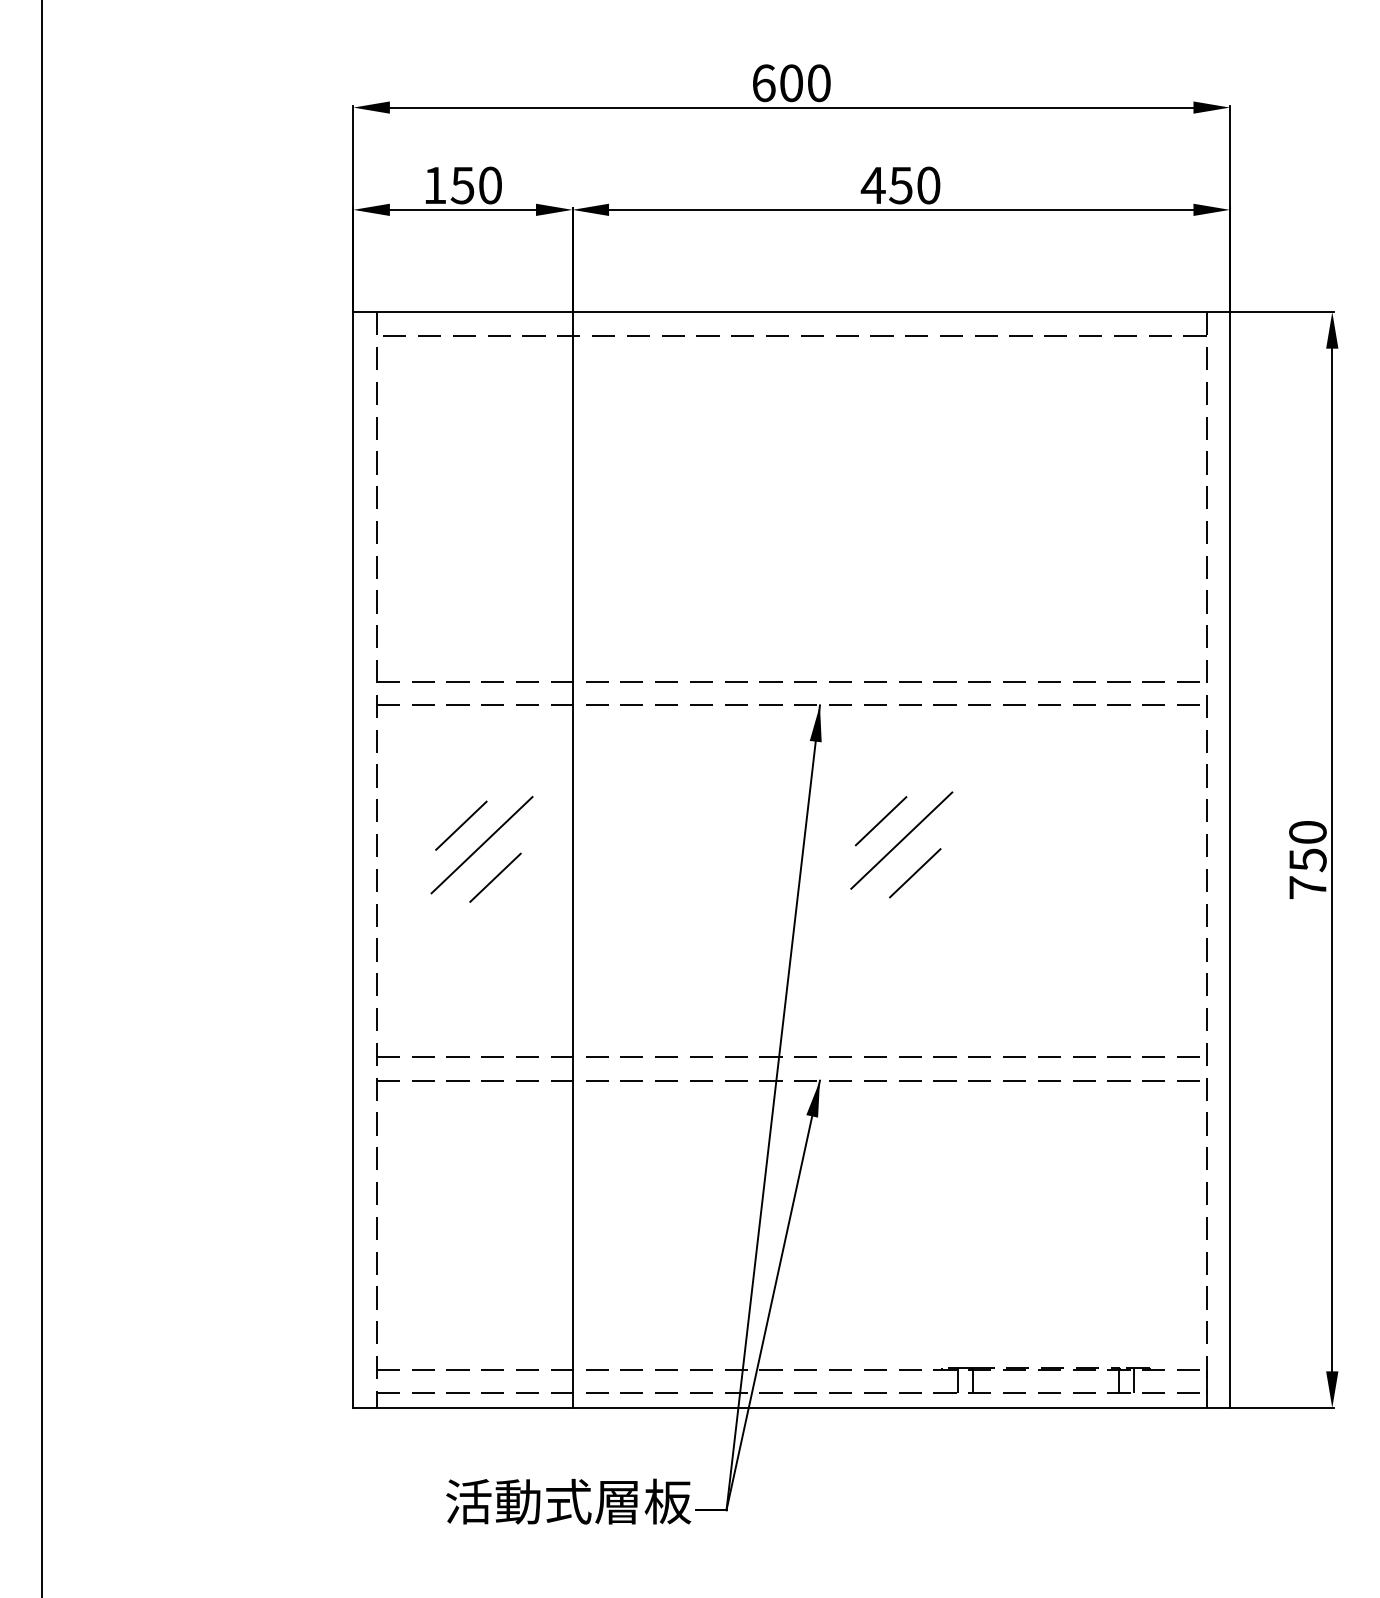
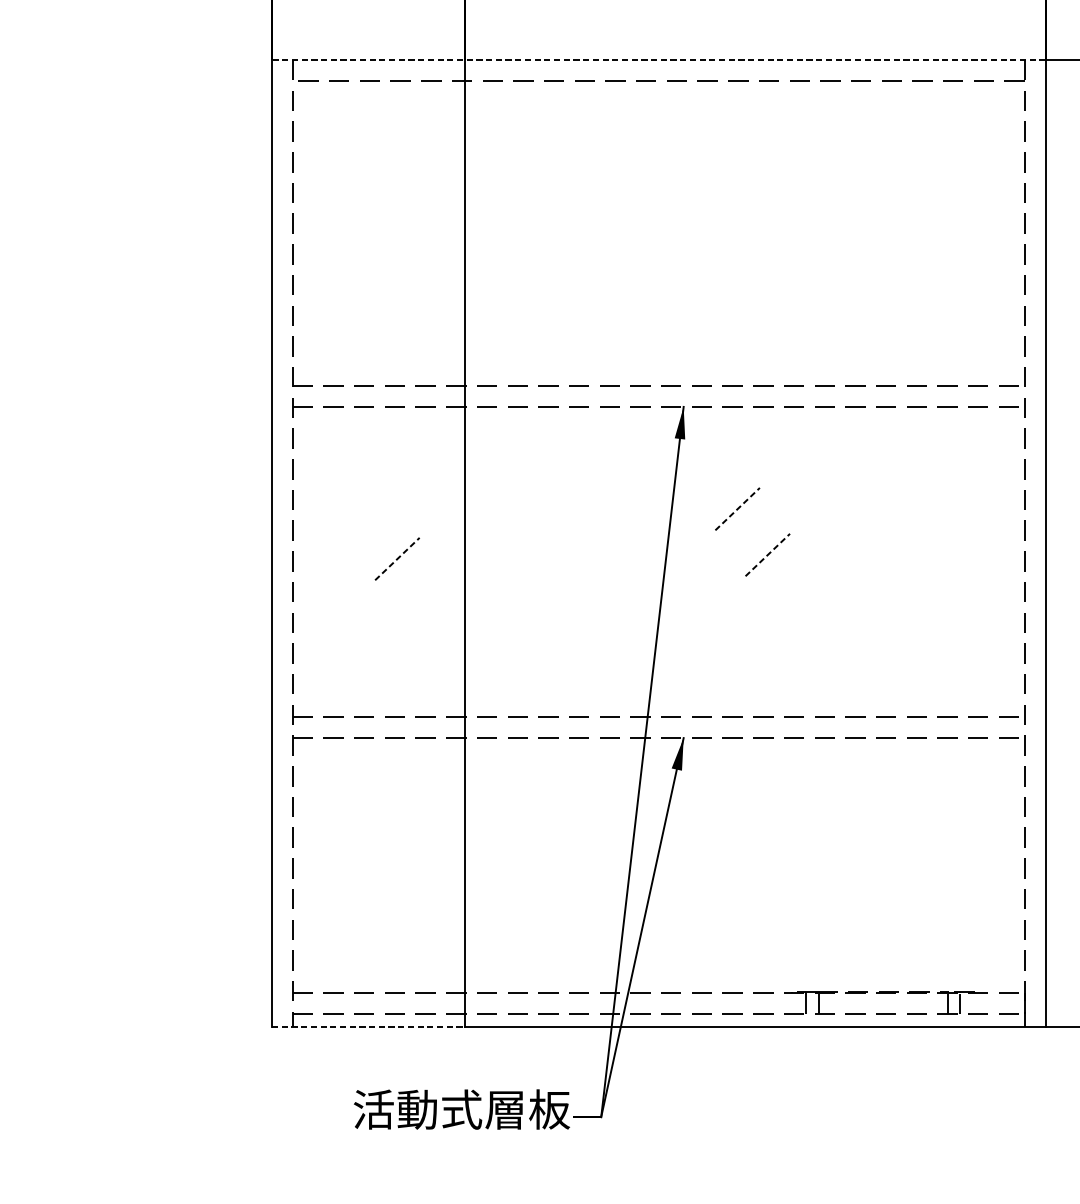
line: (791, 312) -> (658, 60), solid -> dashed
line: (881, 821) -> (737, 509), solid -> dashed
line: (461, 825) -> (367, 512), removed
line: (901, 840) -> (755, 526), removed
line: (481, 845) -> (385, 530), removed
line: (915, 873) -> (767, 555), solid -> dashed
line: (495, 877) -> (397, 558), solid -> dashed
line: (462, 1407) -> (368, 1026), solid -> dashed

